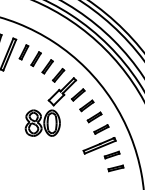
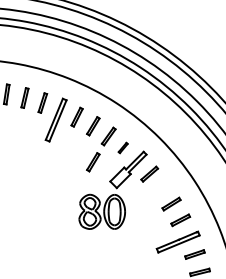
part: (57, 75) -> (122, 147), size x0.6
part: (36, 86) -> (93, 162), added
part: (86, 105) -> (160, 188), removed

